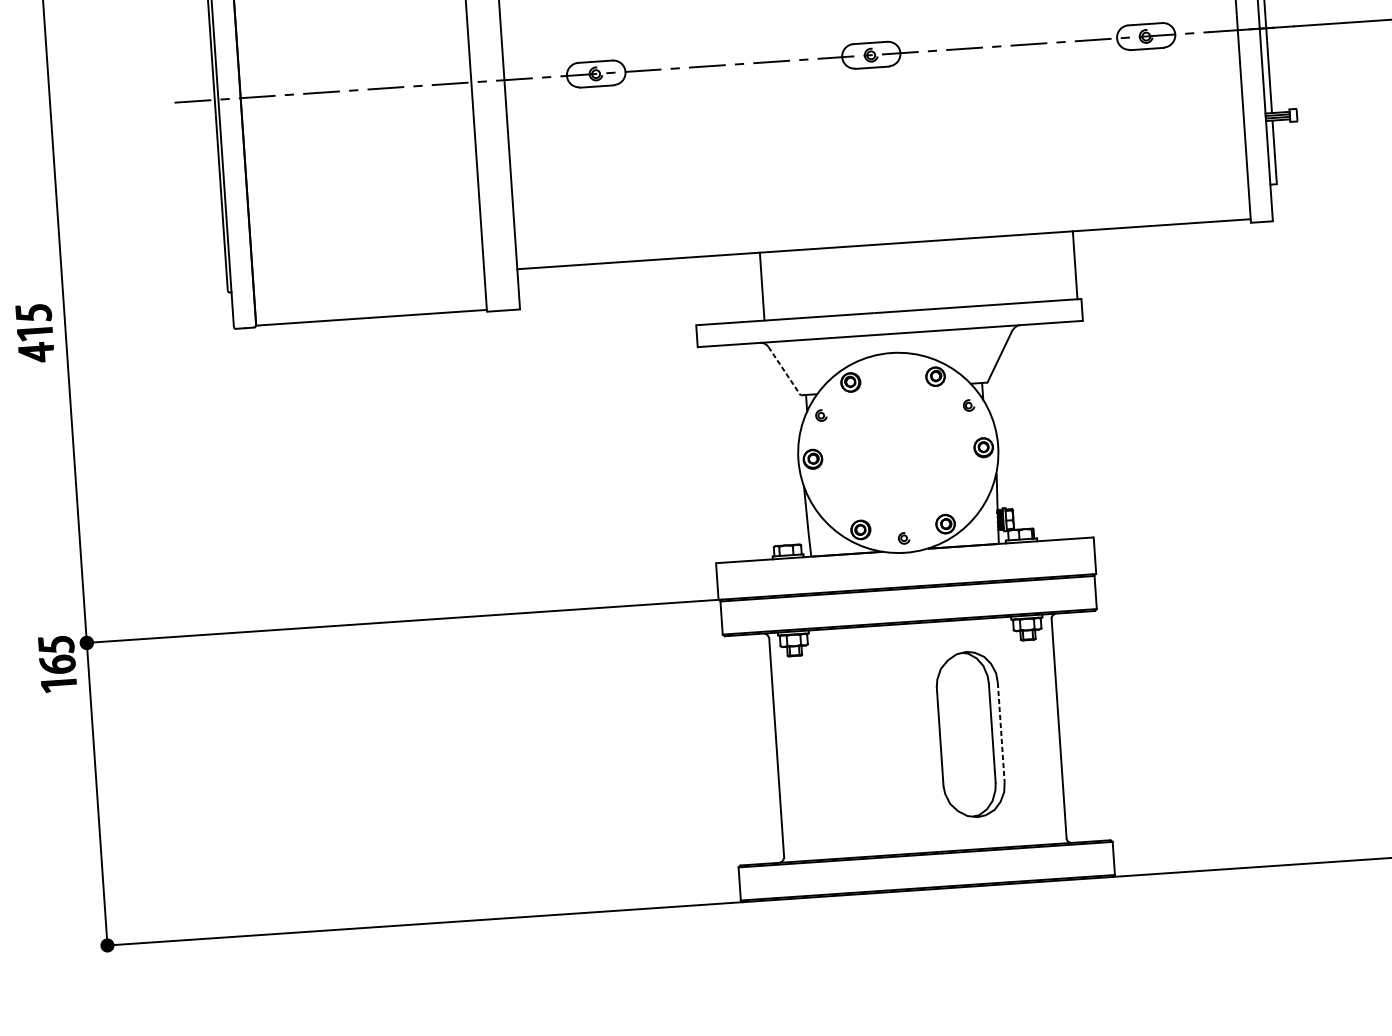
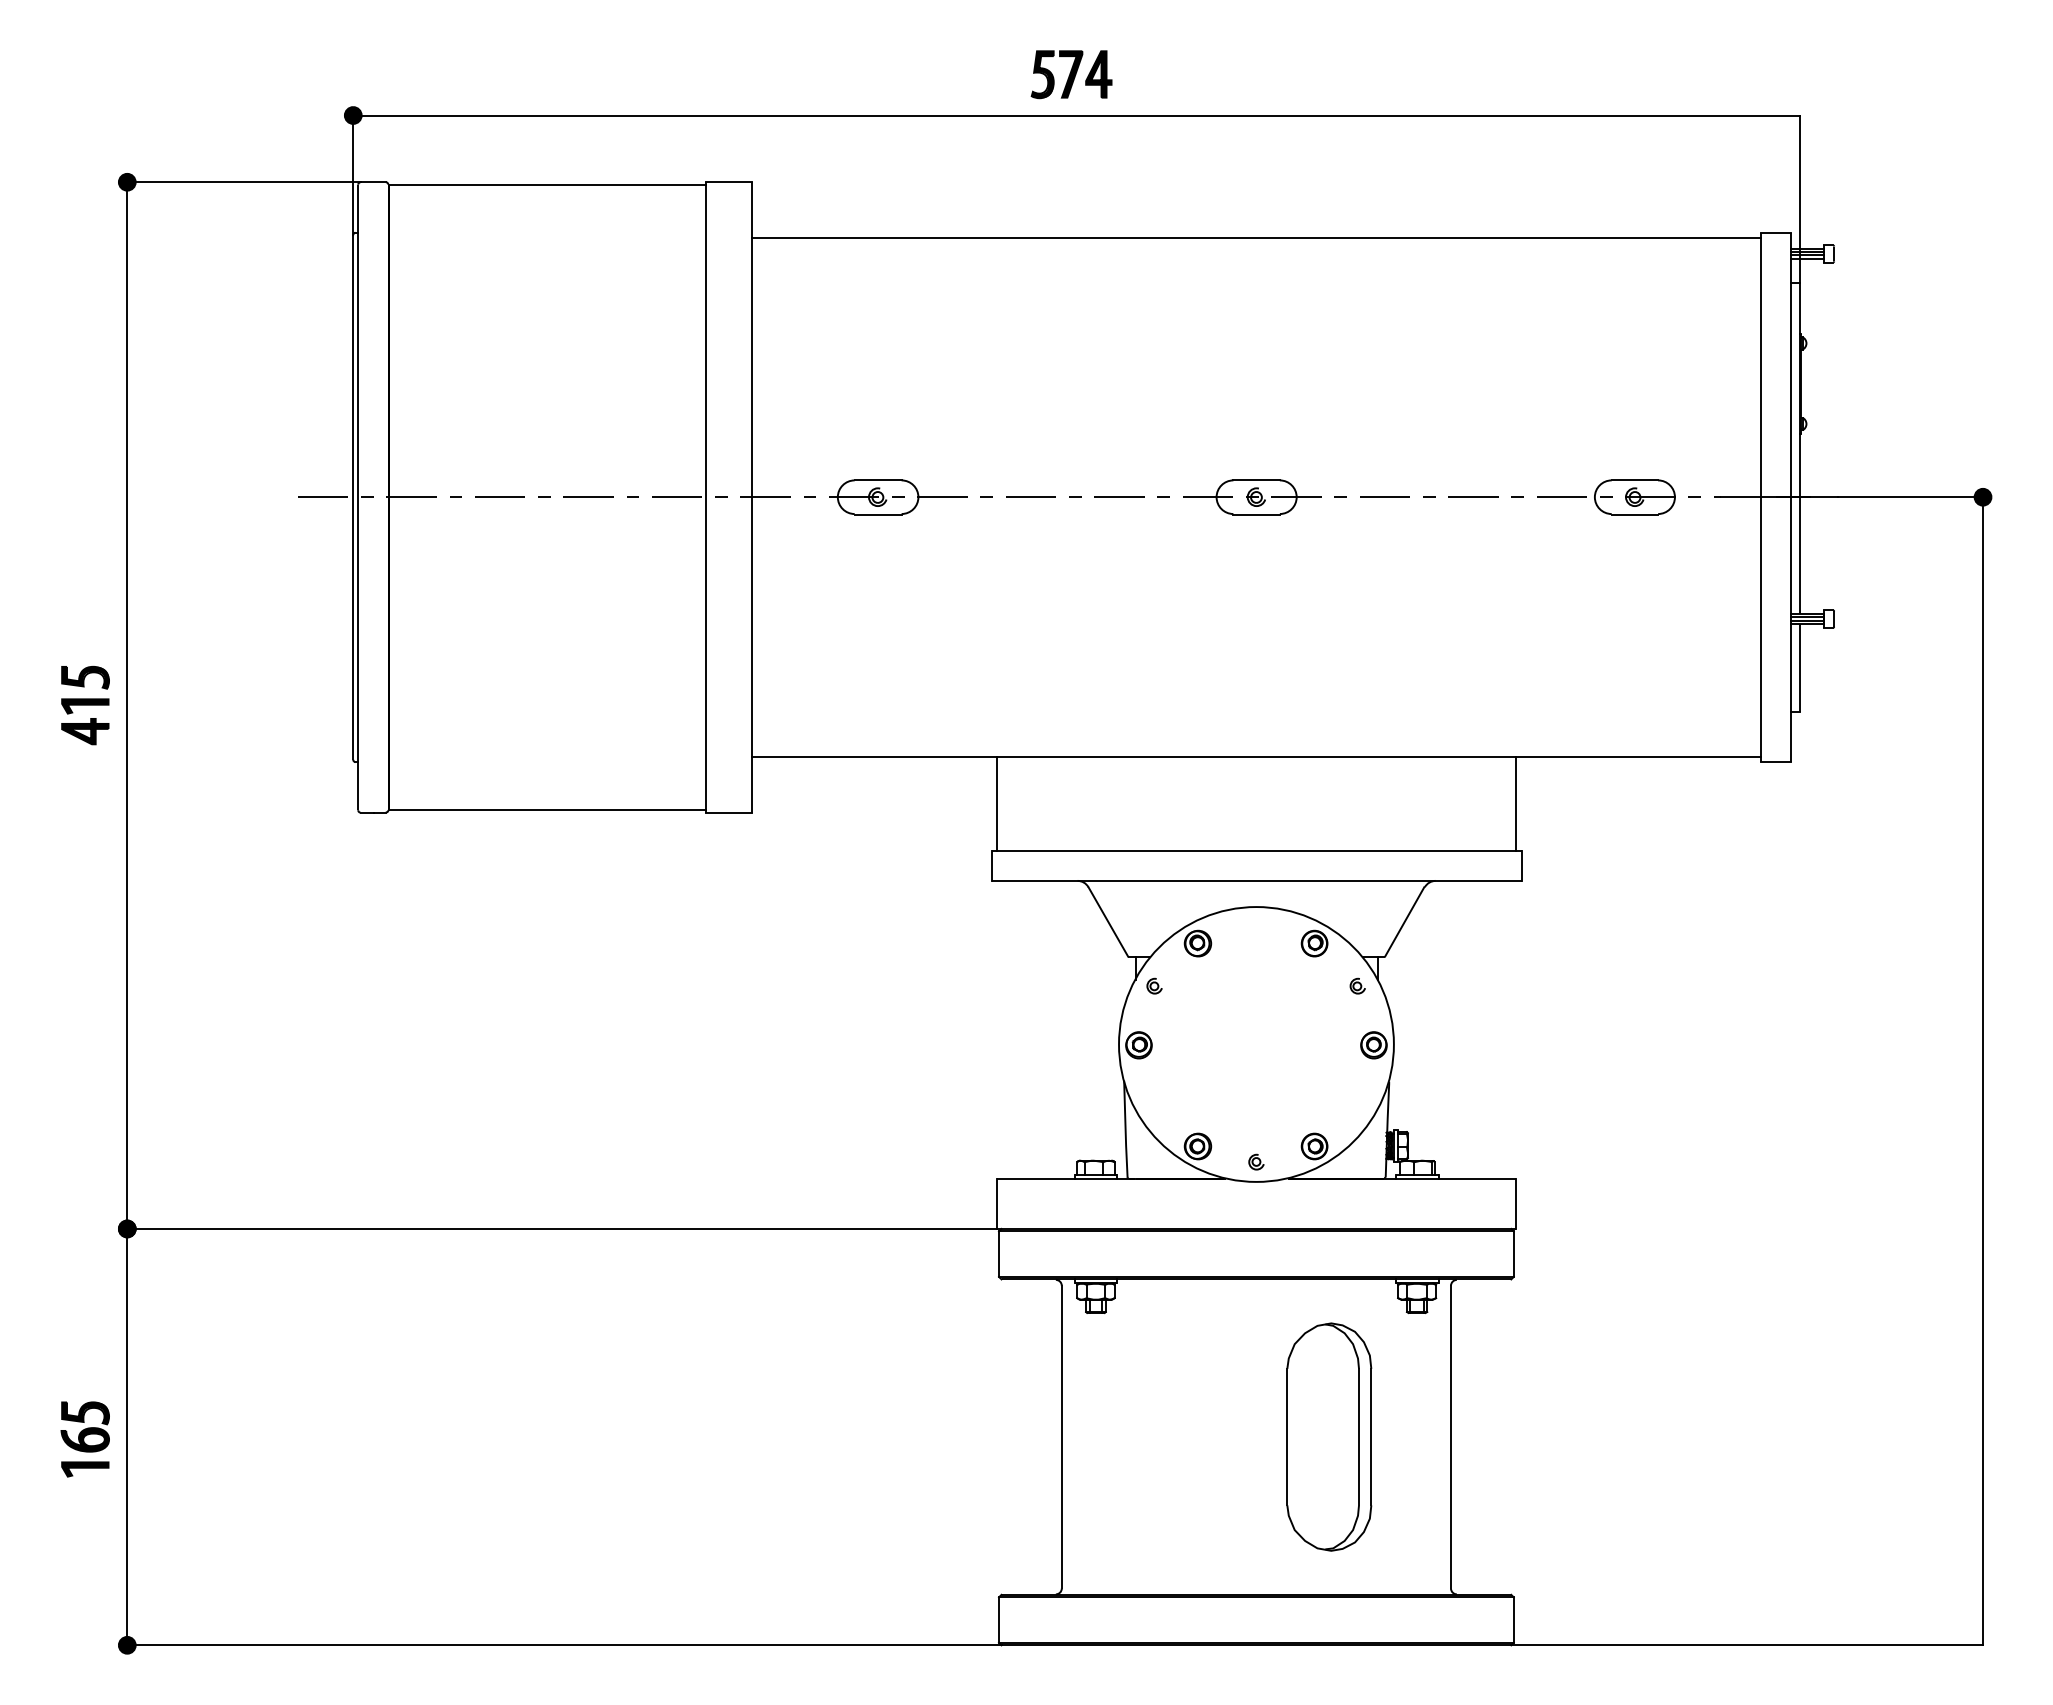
line: (762, 286) -> (996, 803), moved
part: (35, 333) -> (85, 705), moved
line: (784, 370) -> (1108, 921), dashed -> solid
part: (57, 664) -> (84, 1439), moved
line: (1001, 732) -> (1371, 1437), dashed -> solid

